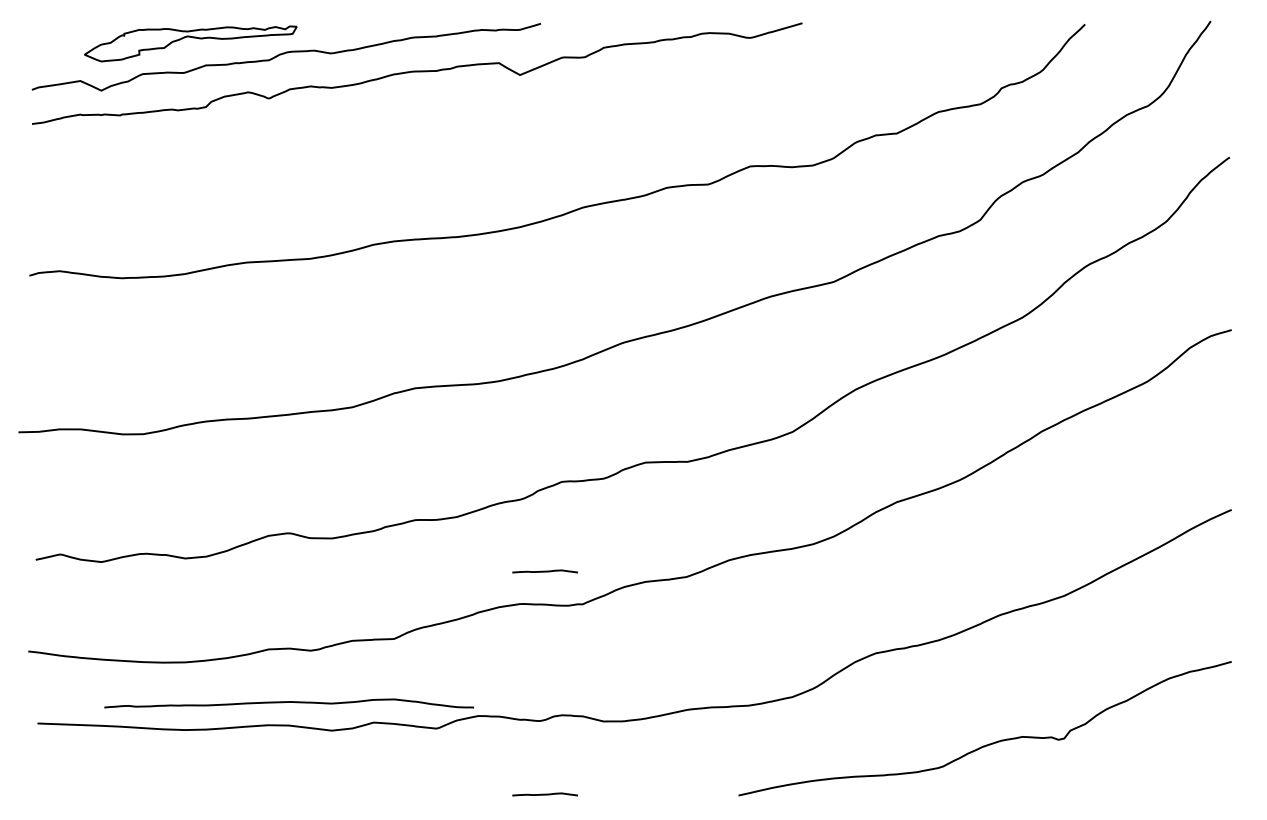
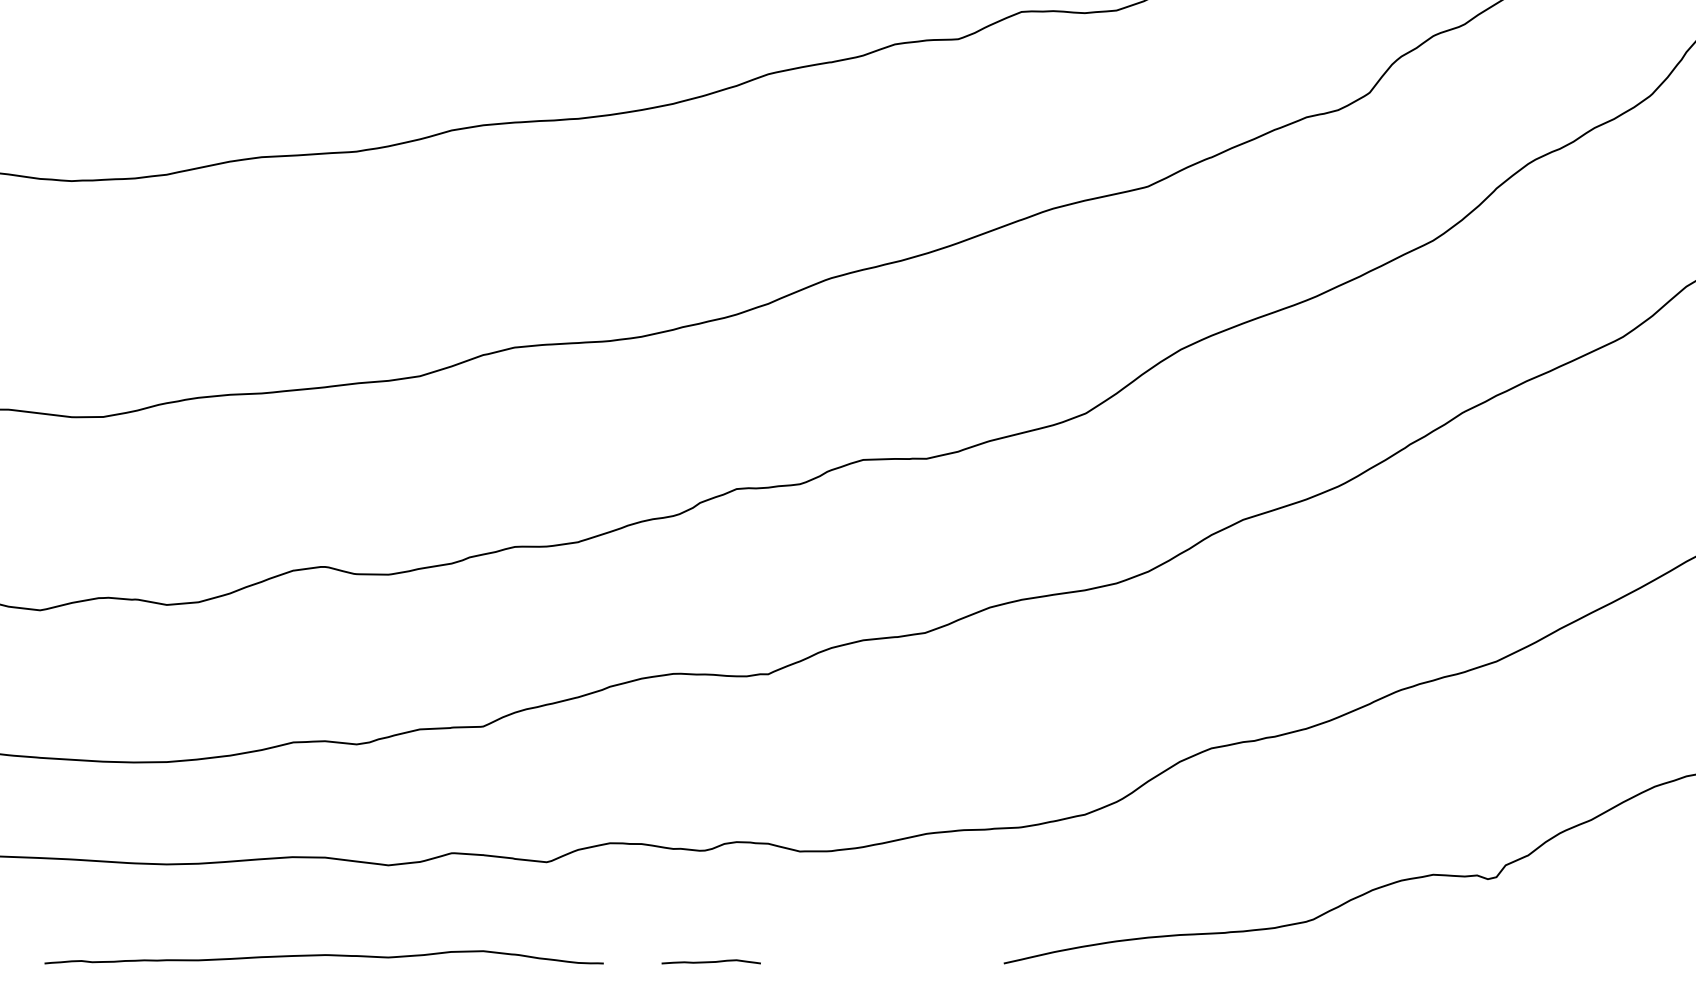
curve: (544, 571) -> (710, 624), removed
curve: (288, 702) -> (323, 955), moved

